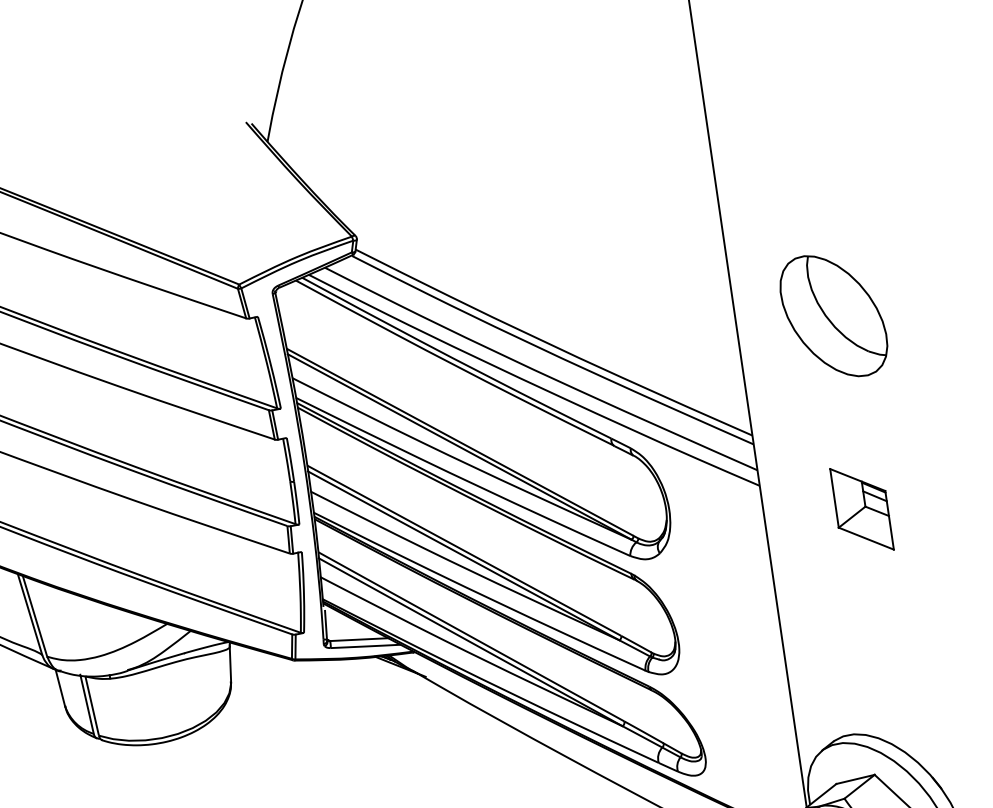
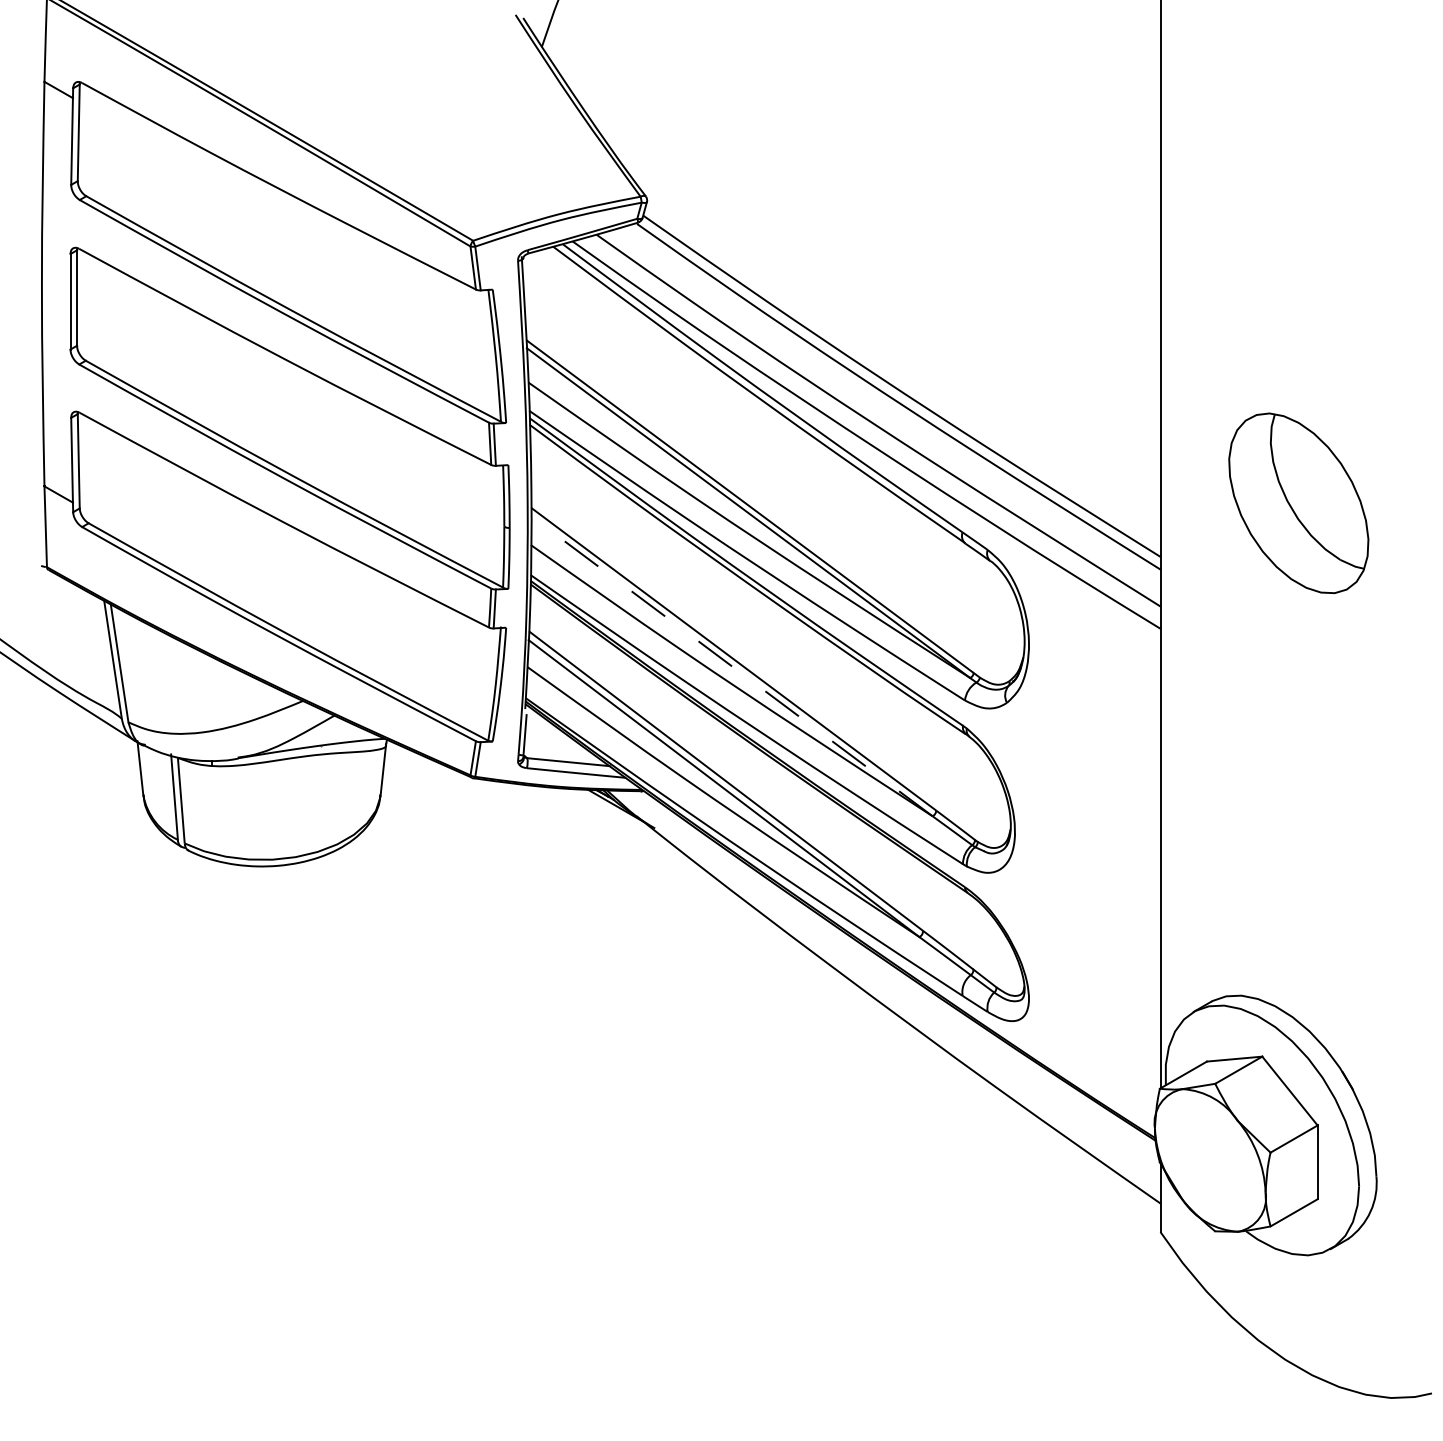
part: (833, 316) -> (1298, 503), moved
part: (861, 509) -> (1298, 682), removed
line: (463, 556) -> (731, 666), solid -> dashed

